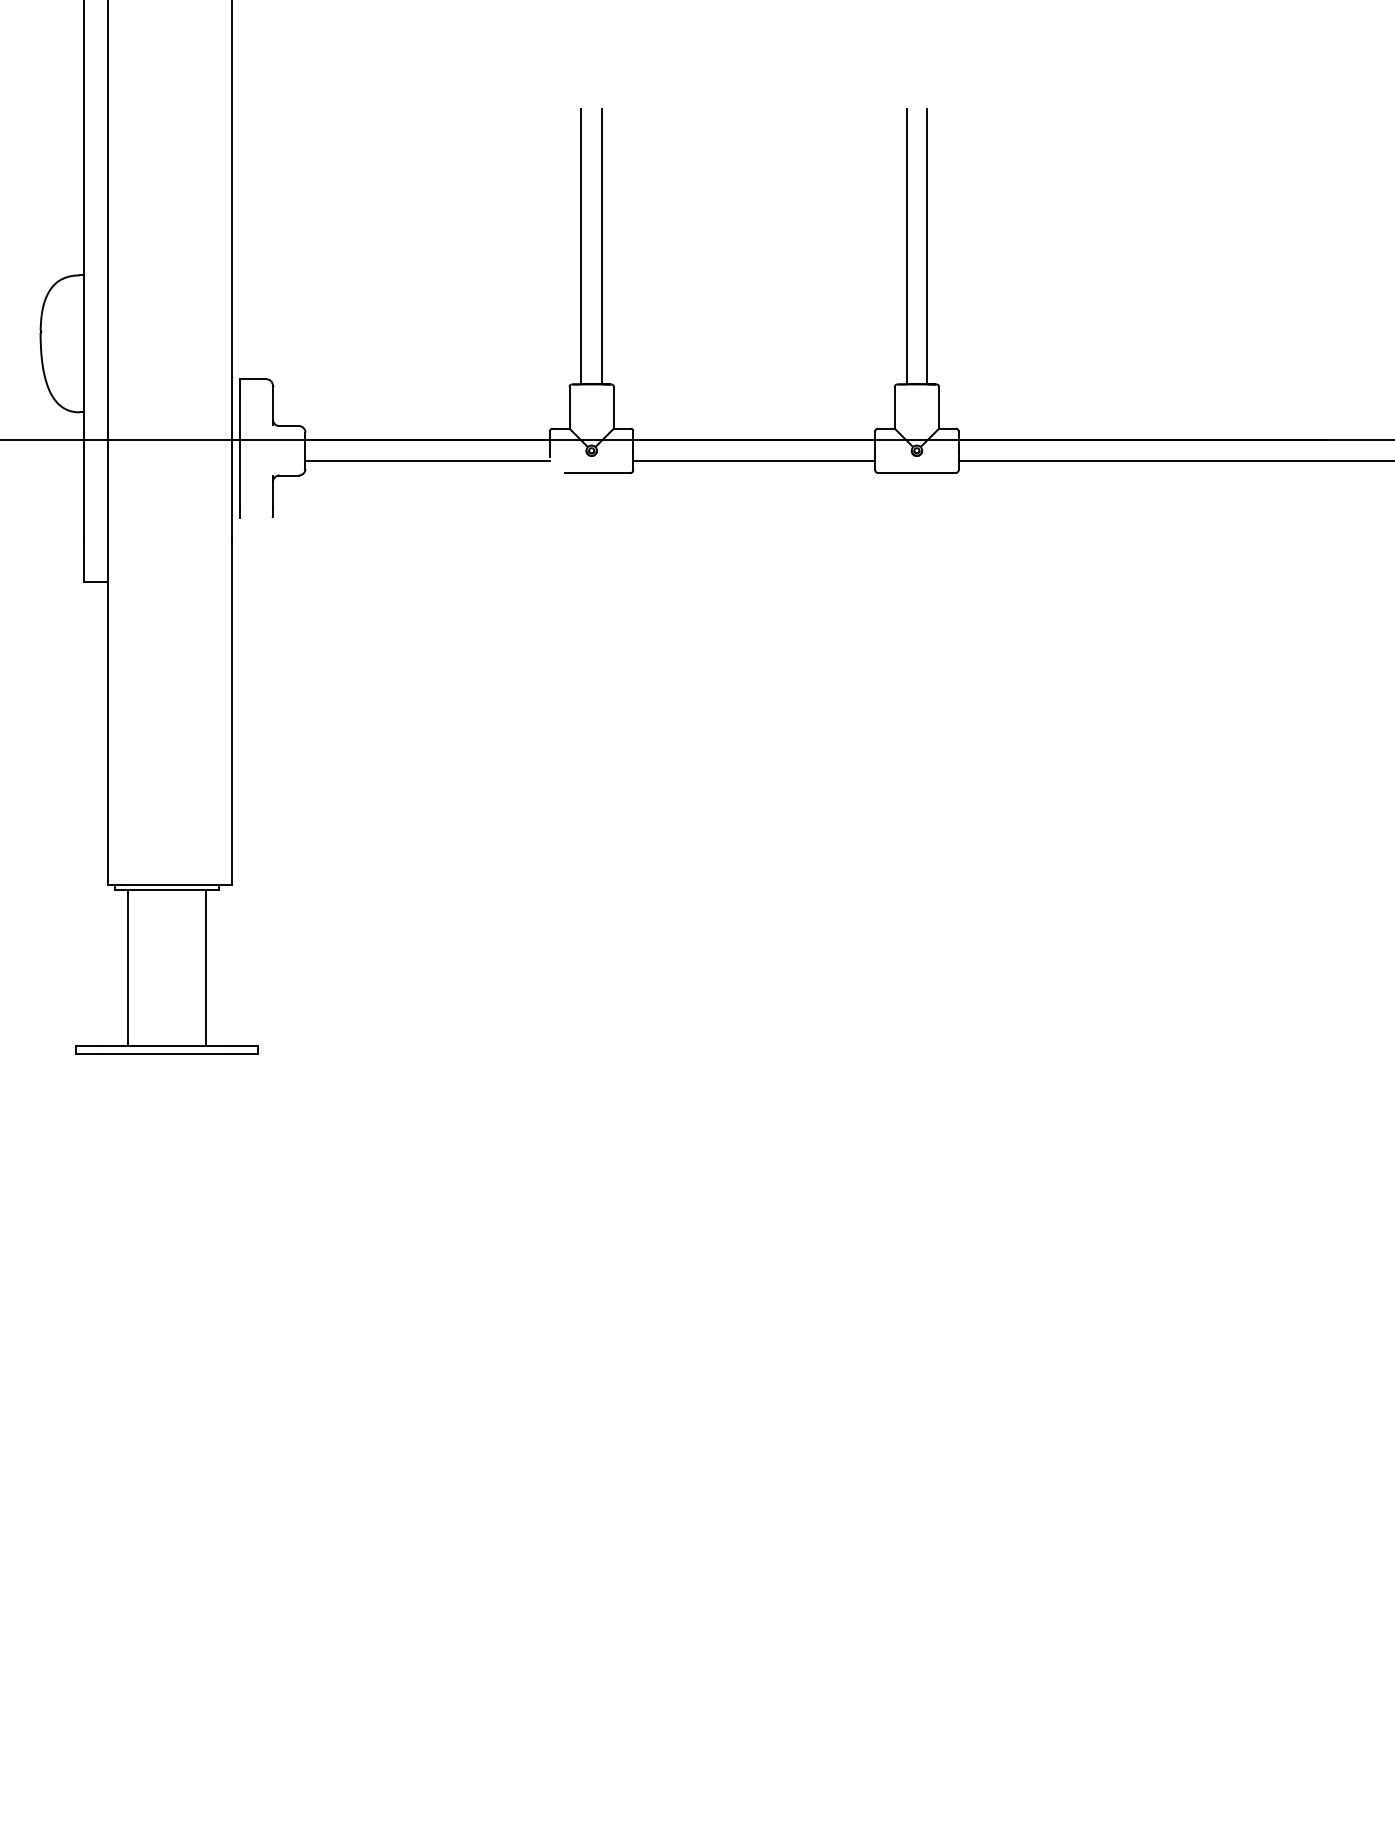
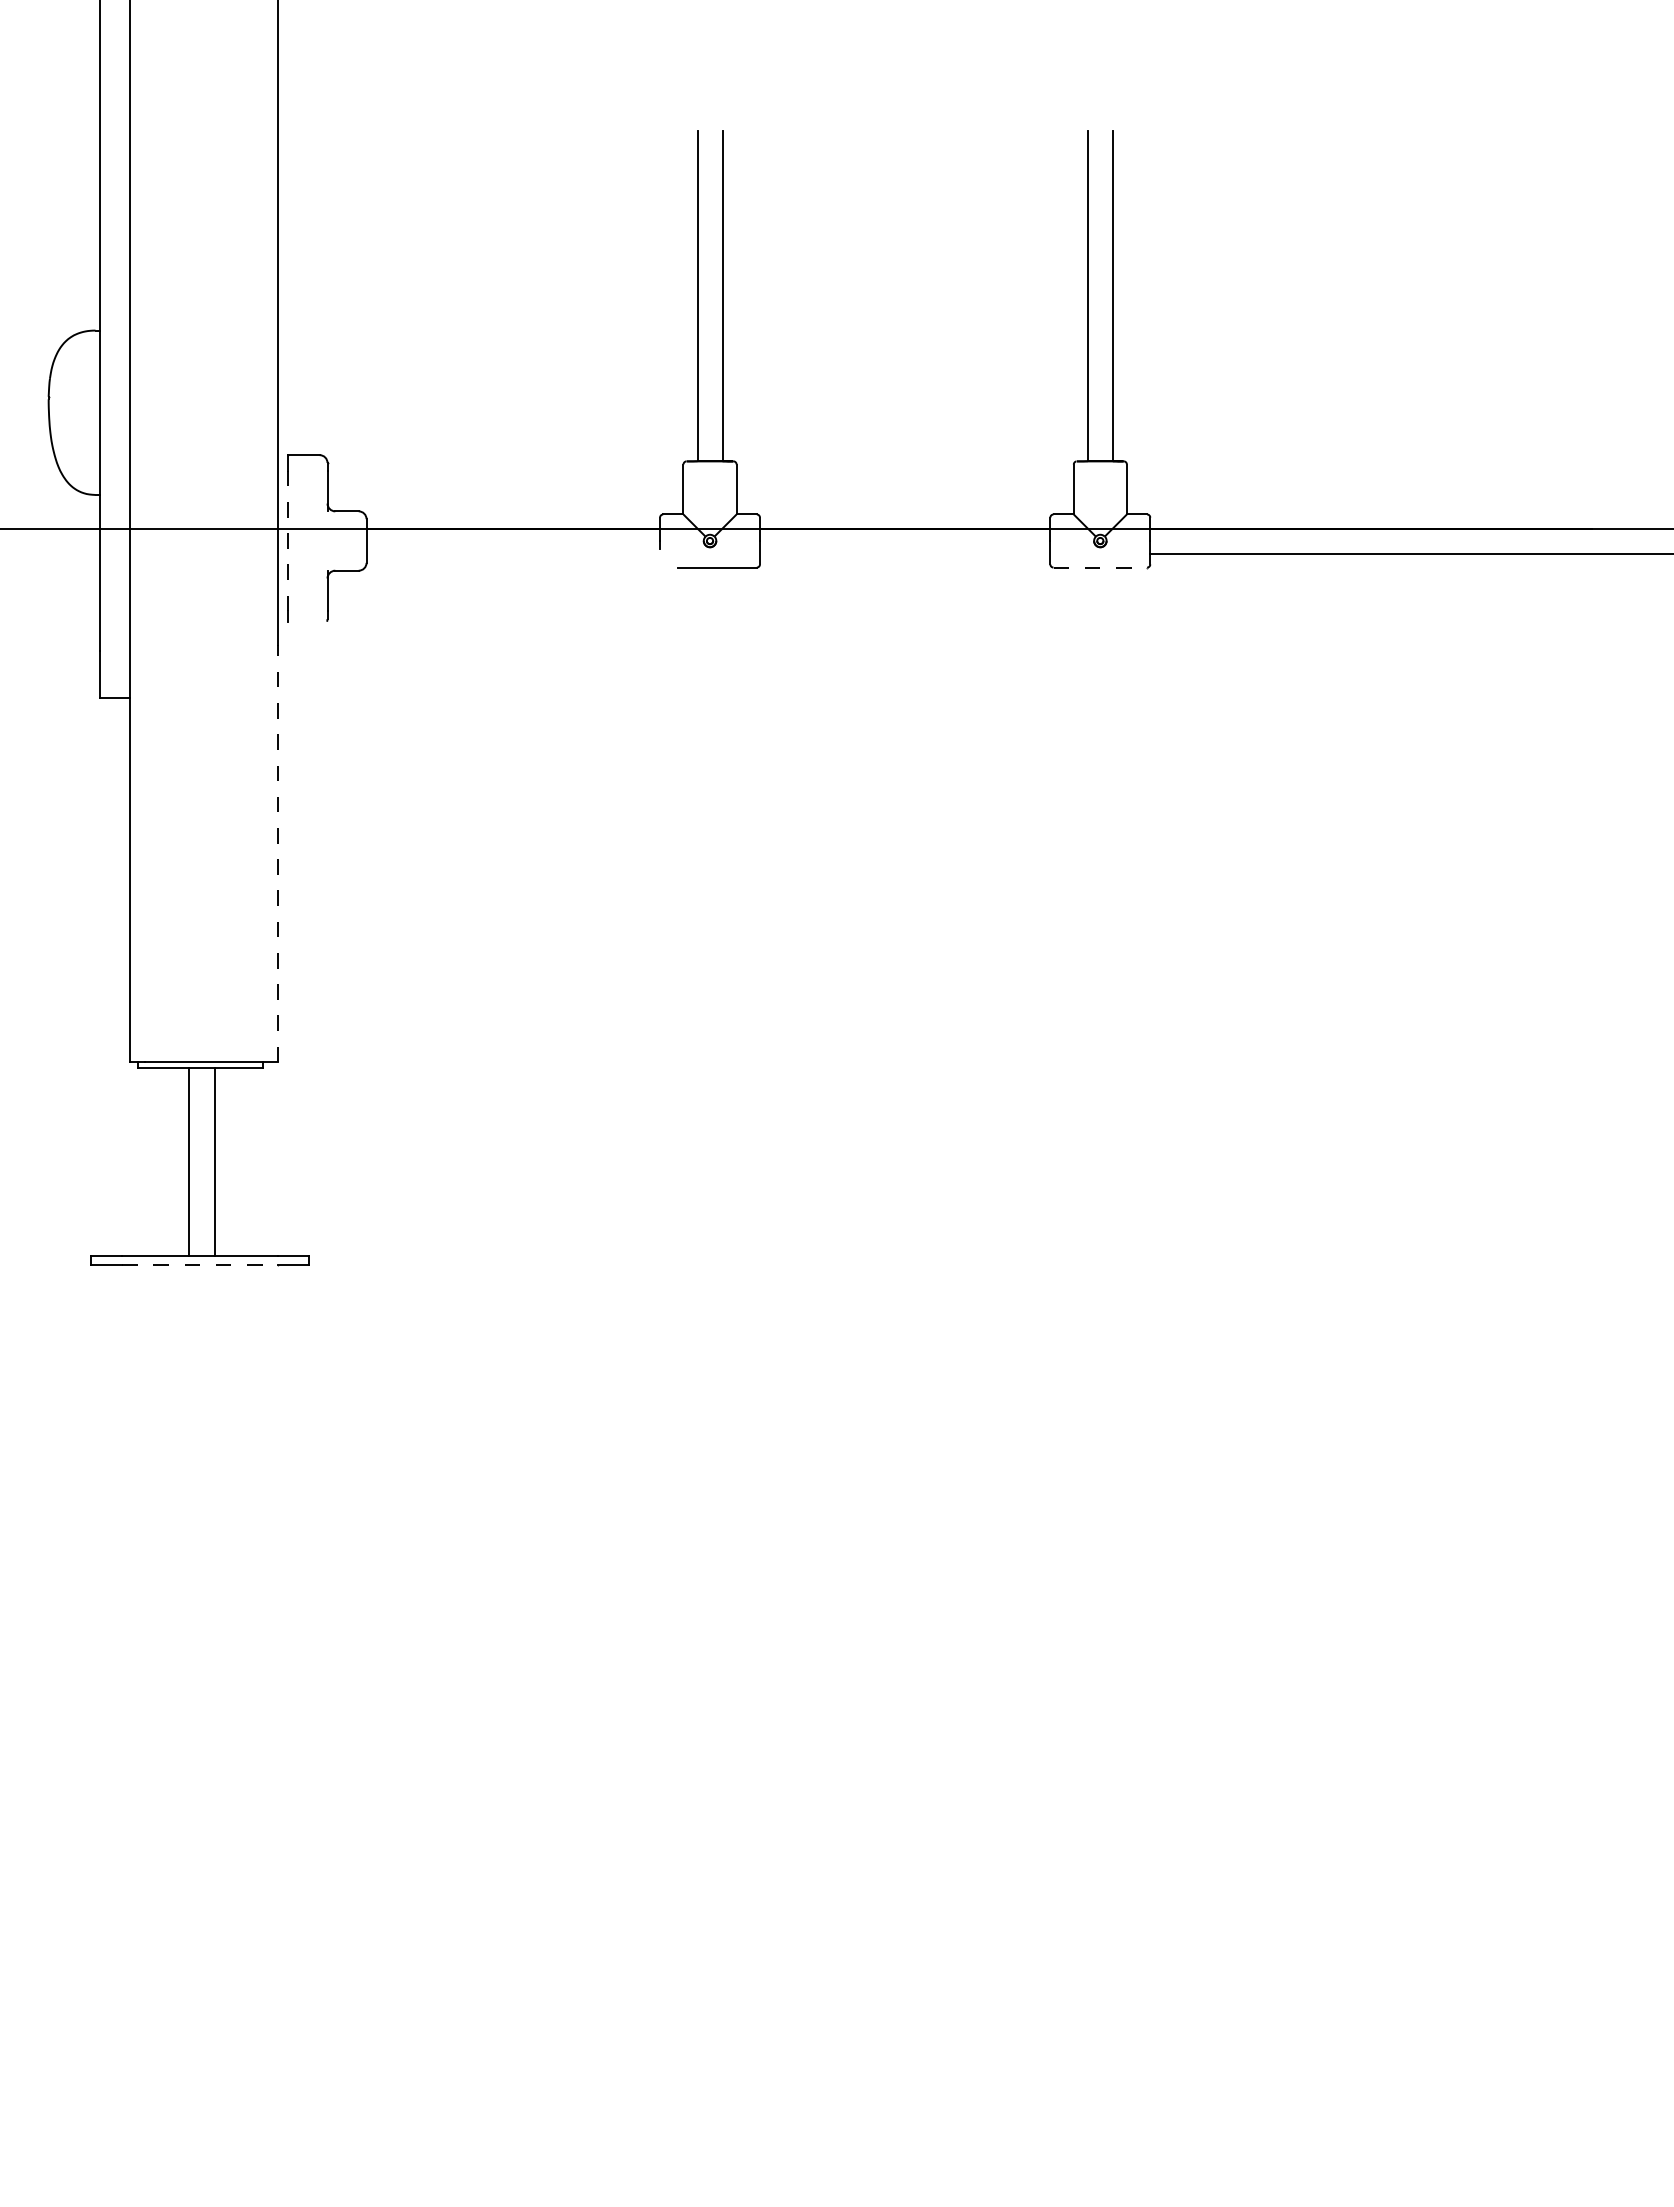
line: (240, 451) -> (288, 541), solid -> dashed
line: (427, 461) -> (513, 553), removed
line: (753, 461) -> (904, 553), removed
line: (917, 472) -> (1100, 567), solid -> dashed
line: (232, 711) -> (278, 853), solid -> dashed
line: (127, 967) -> (214, 1161), moved
line: (206, 967) -> (189, 1161), moved
line: (167, 1054) -> (200, 1265), solid -> dashed

